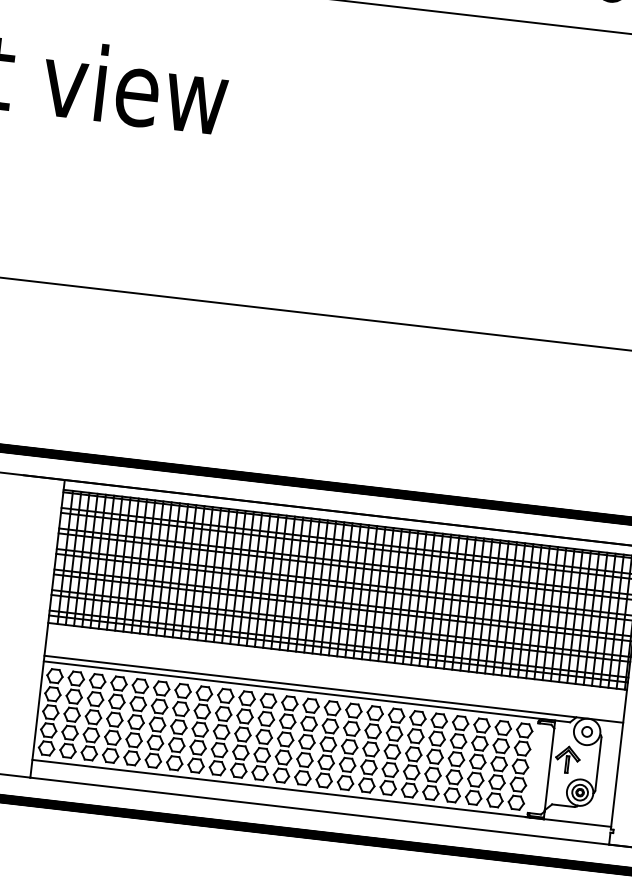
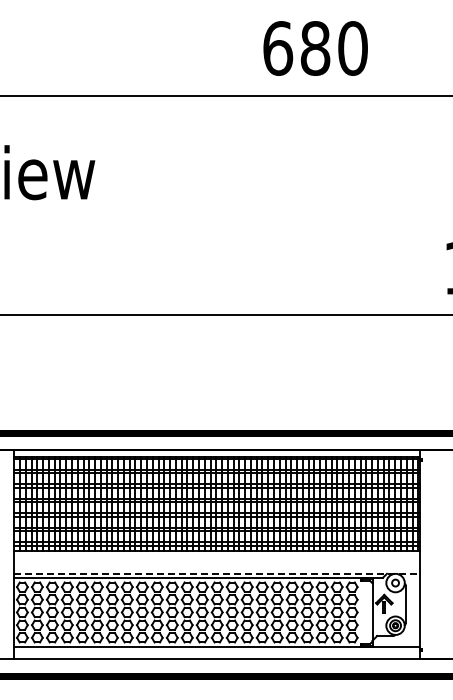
line: (335, 688) -> (217, 573), solid -> dashed

